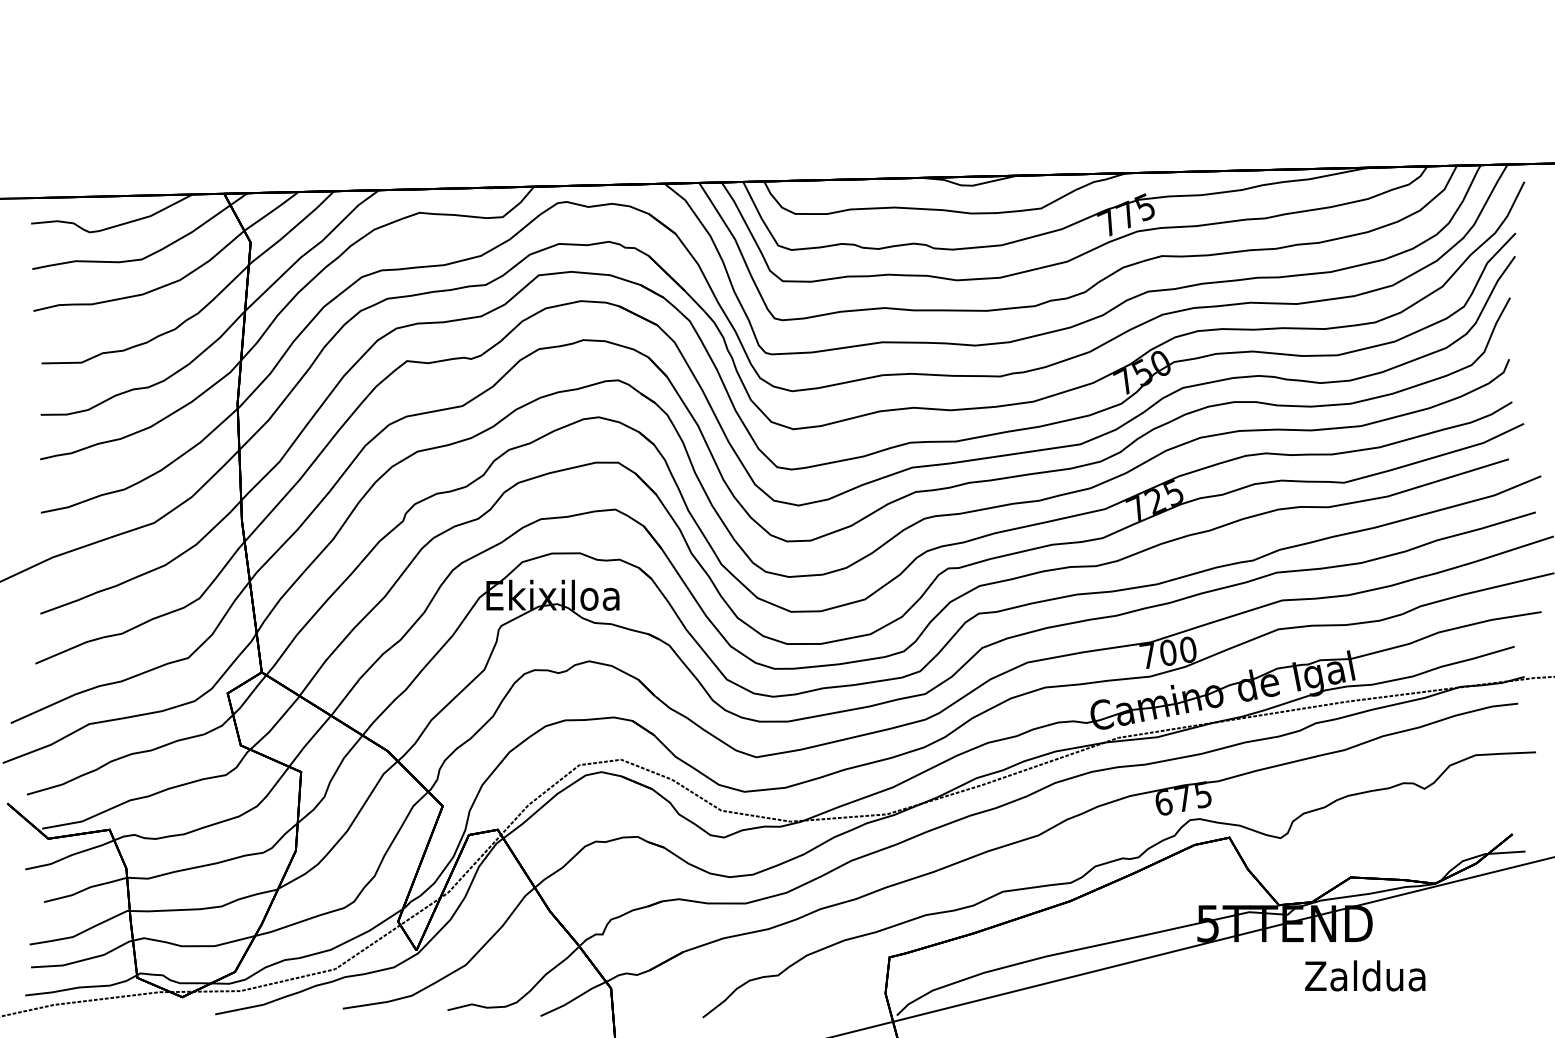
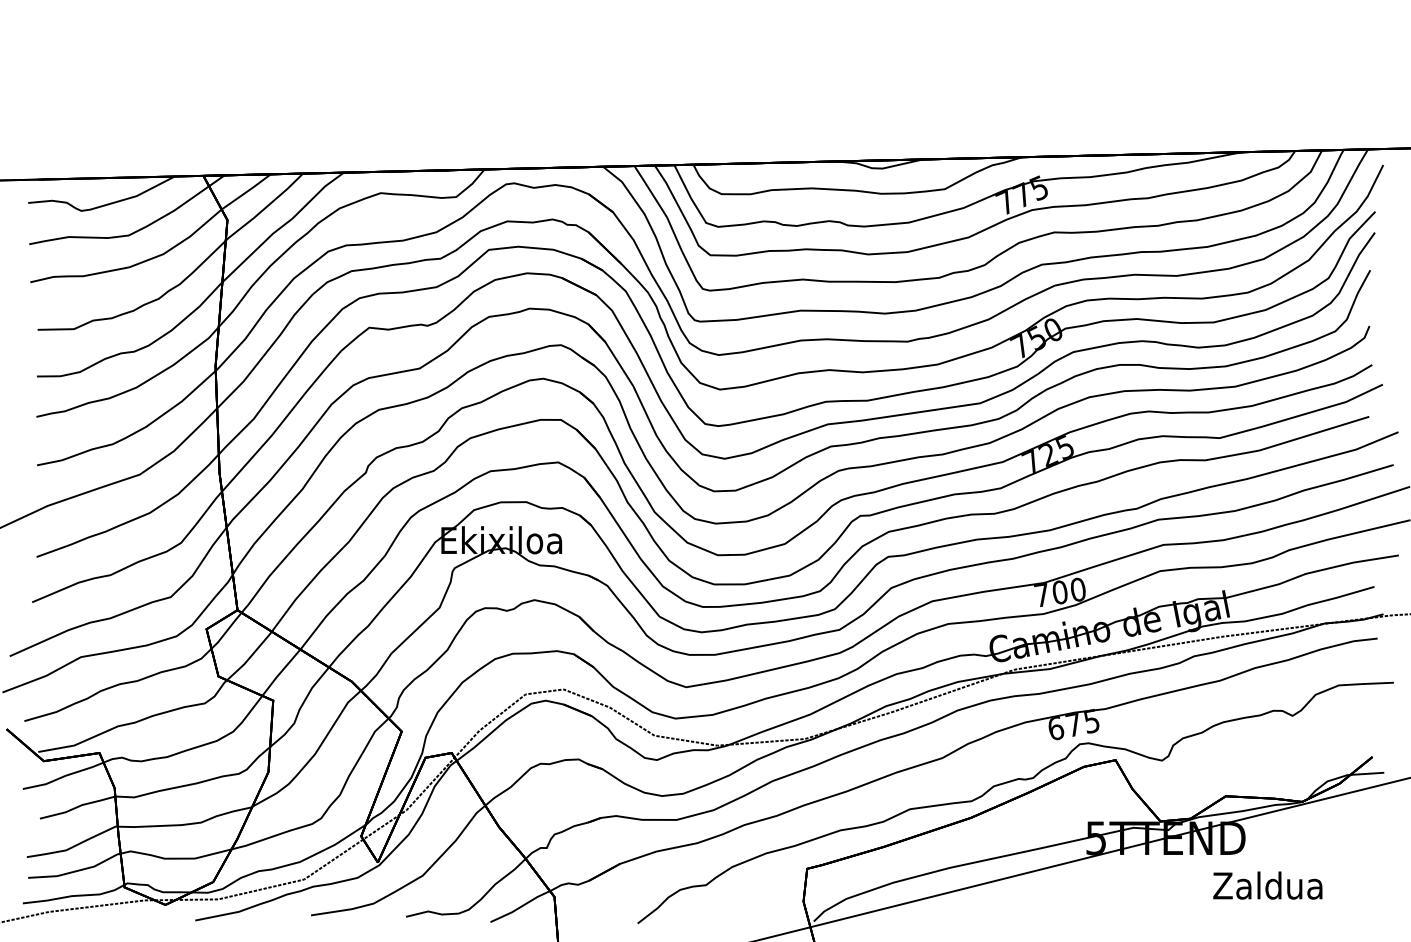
text: (1364, 975) -> (1267, 885), moved

